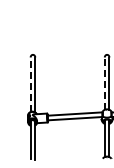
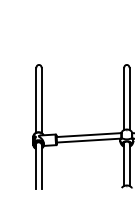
line: (104, 83) -> (123, 98), dashed -> solid
line: (30, 84) -> (36, 100), dashed -> solid

